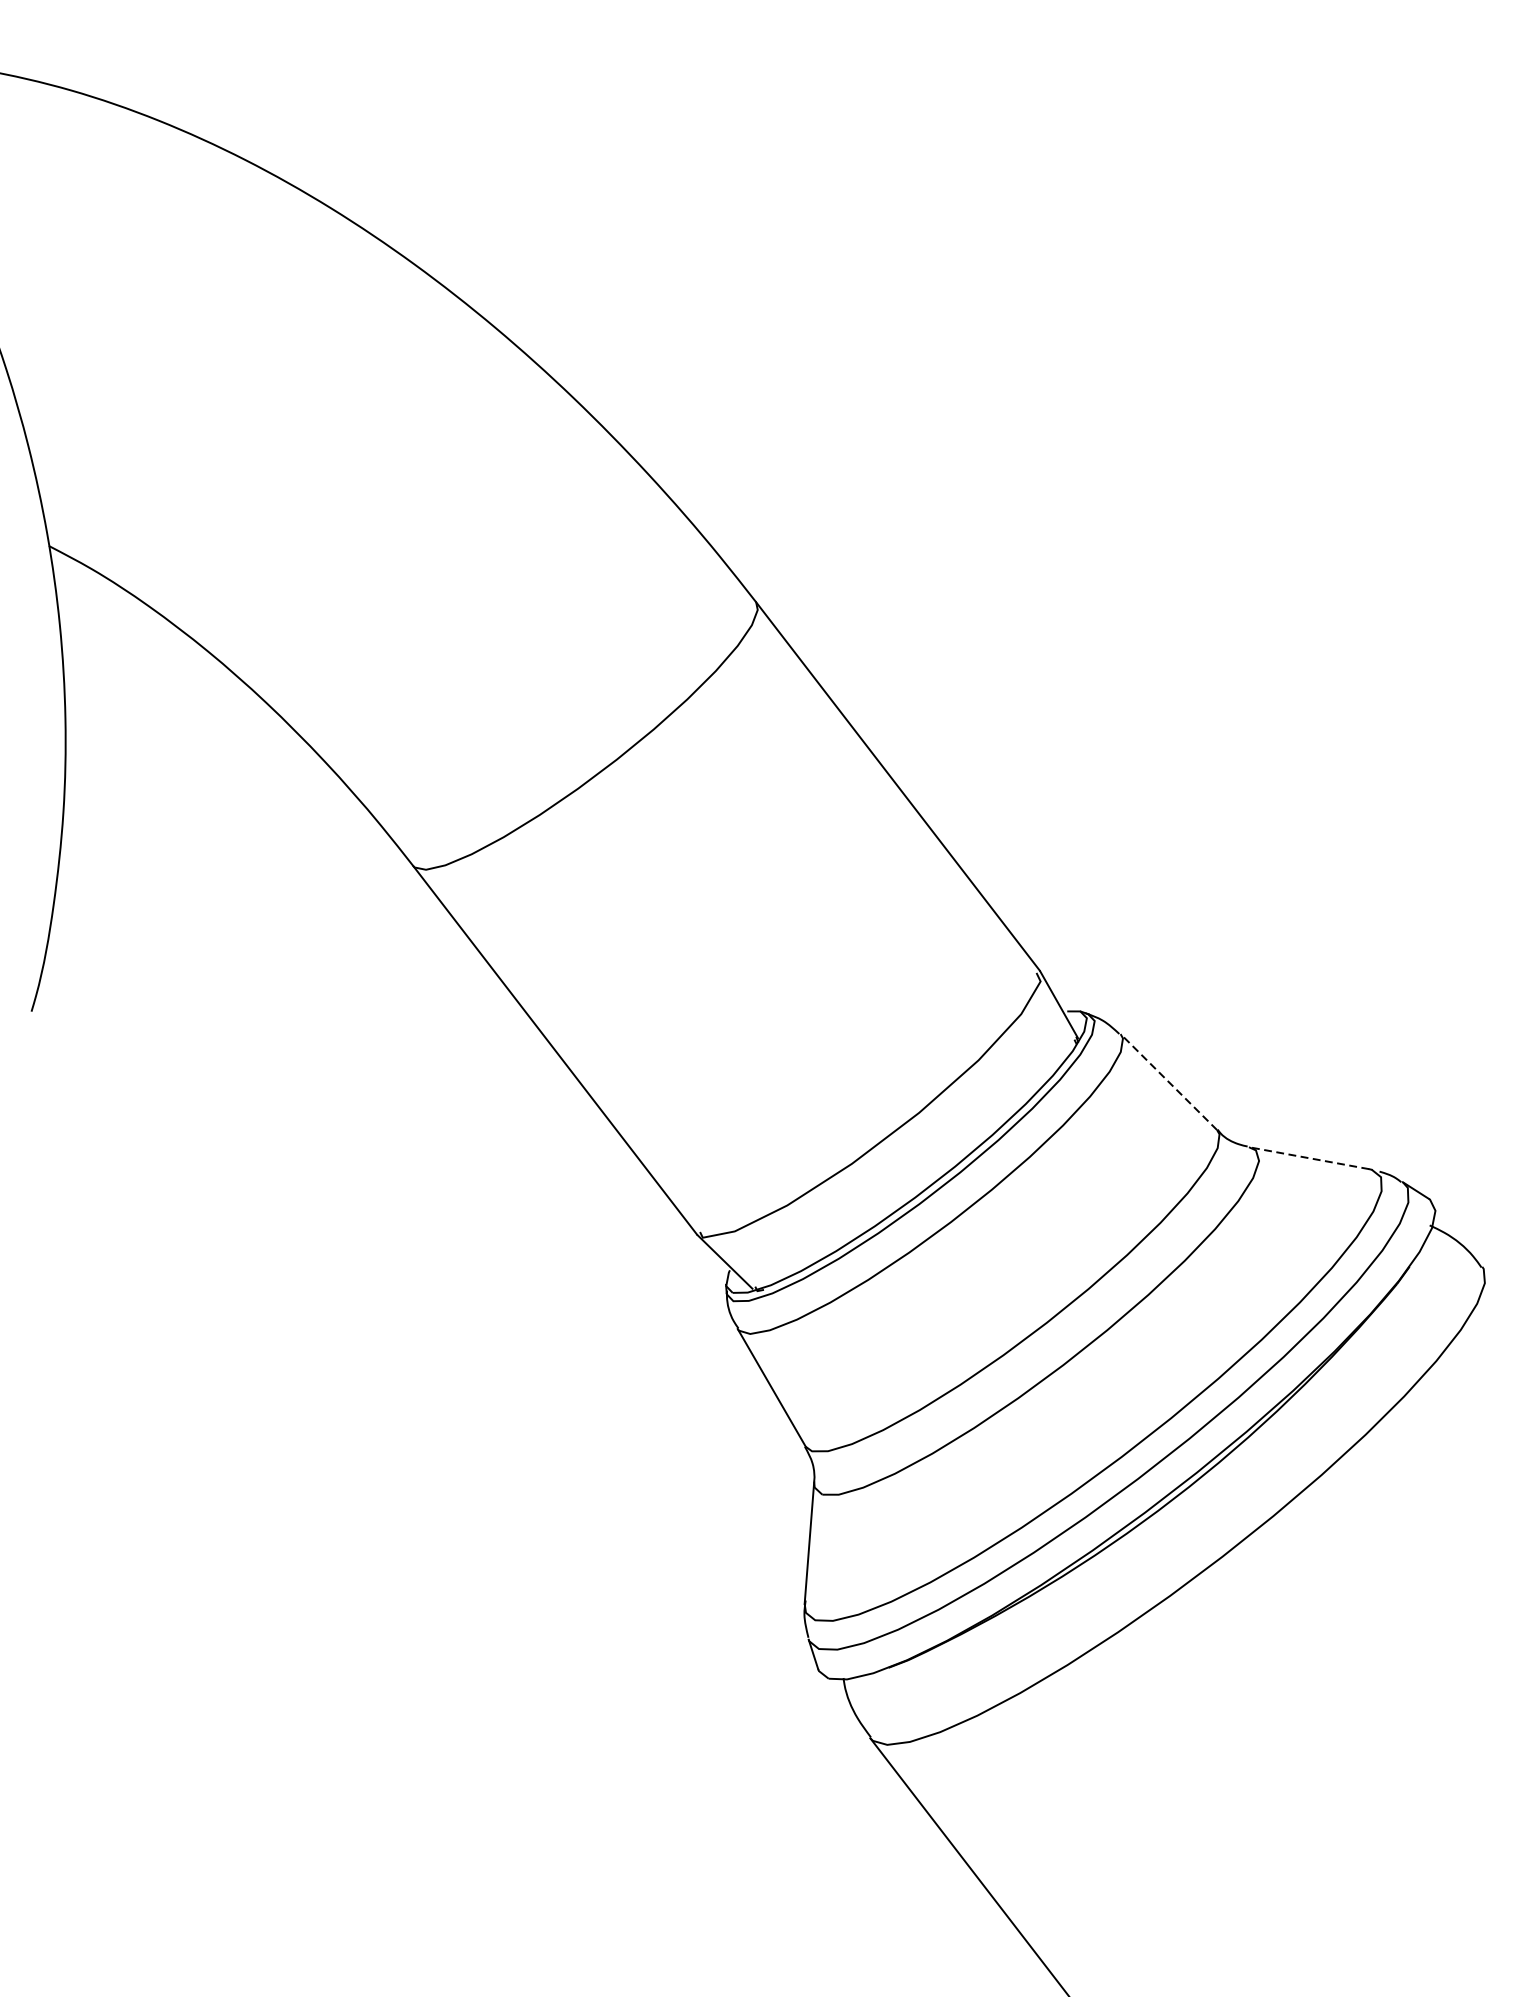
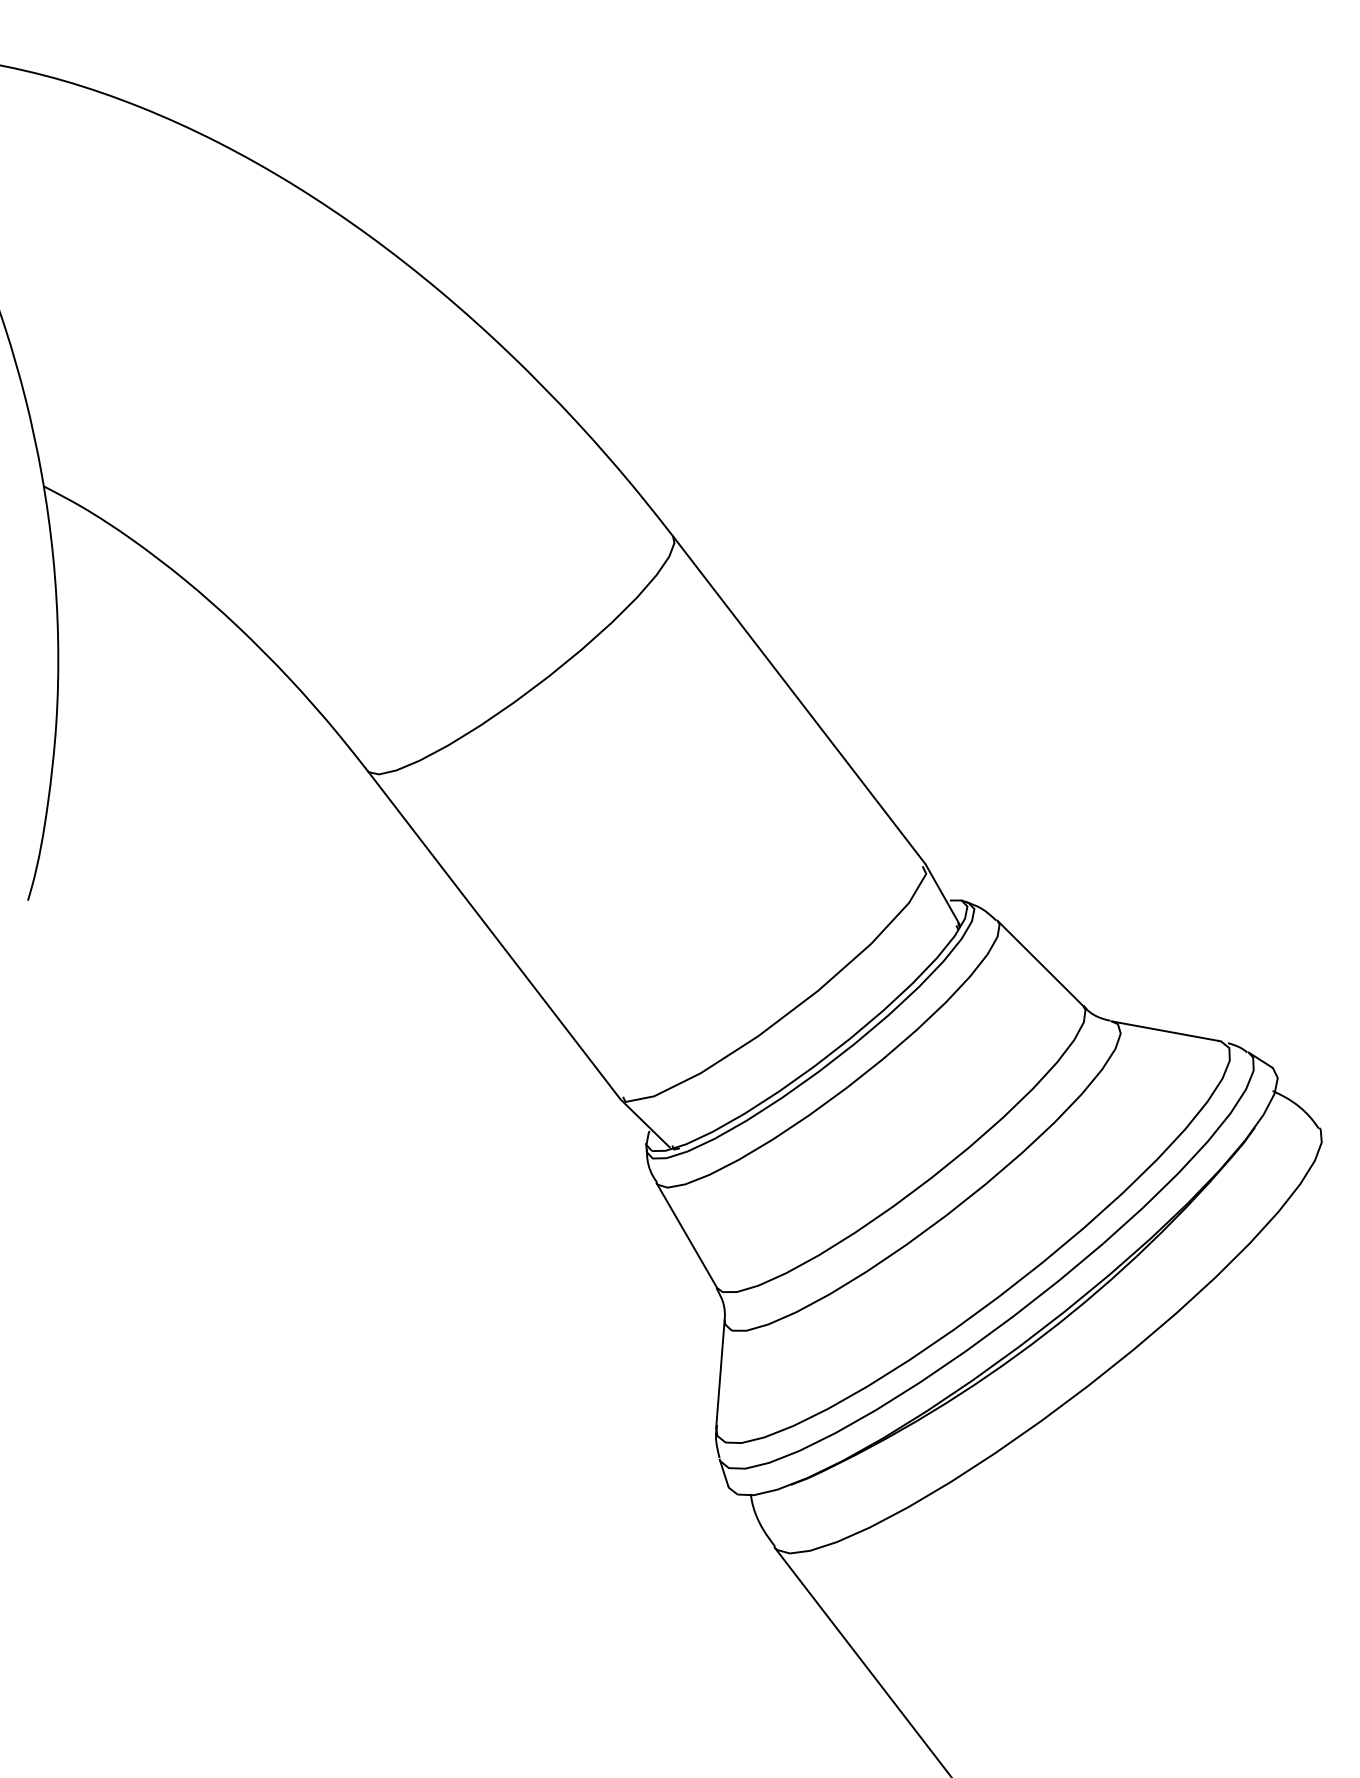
line: (1168, 1082) -> (1040, 963), dashed -> solid
line: (1308, 1158) -> (1164, 1031), dashed -> solid

